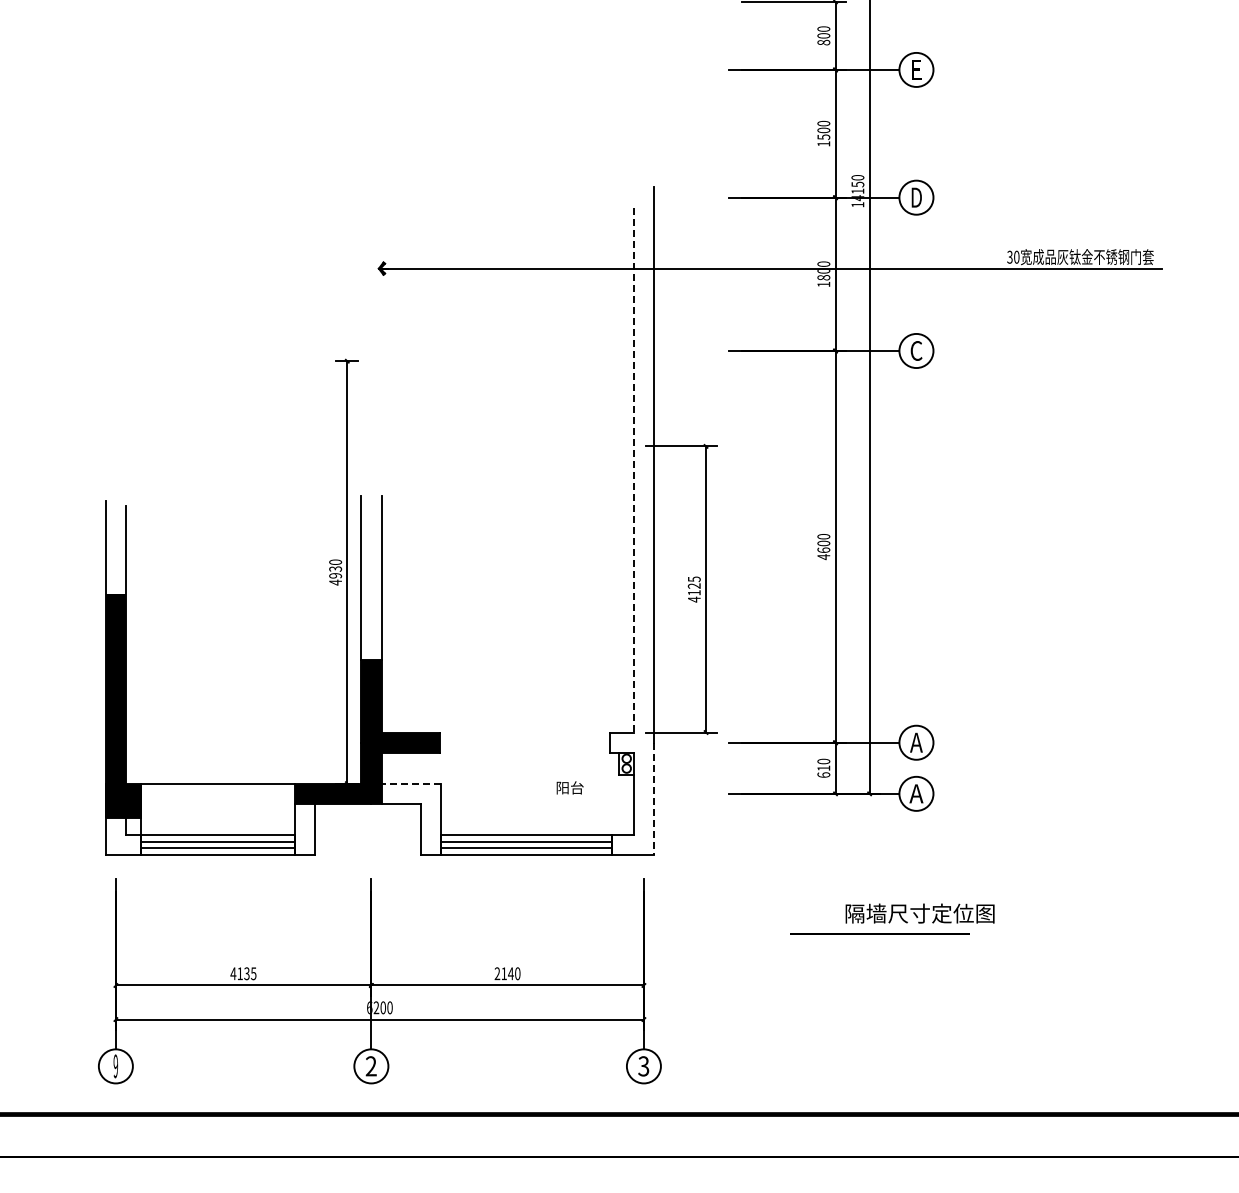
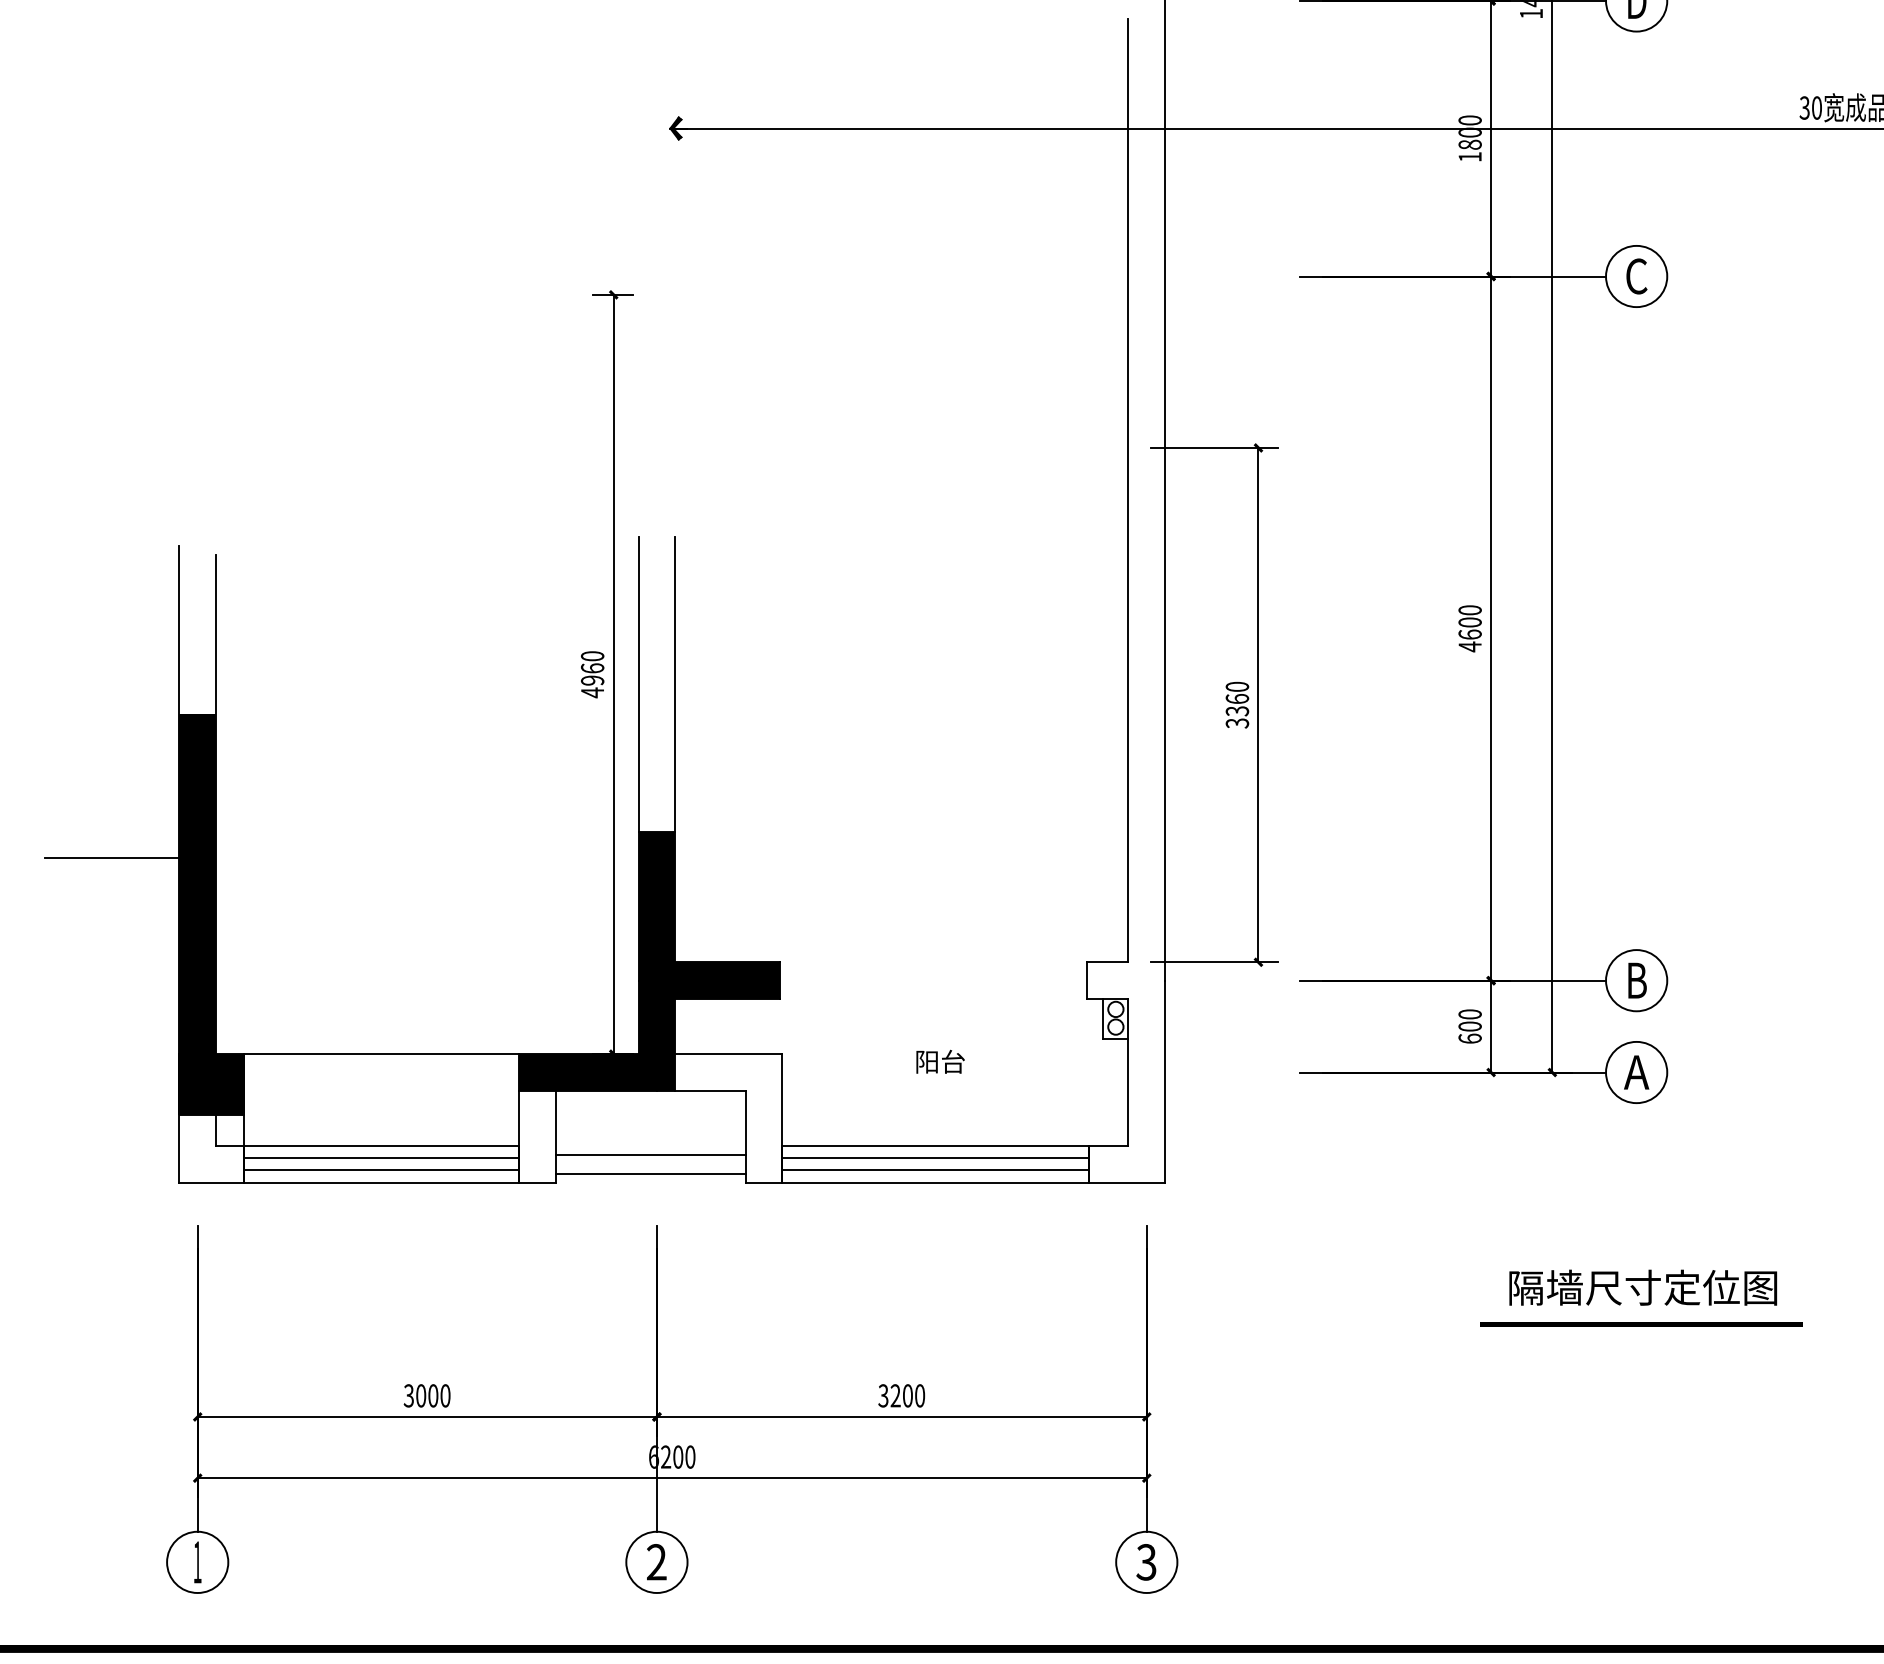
line: (633, 470) -> (1128, 491), dashed -> solid
text: (335, 568) -> (592, 667), 4930 -> 4960
text: (693, 589) -> (1235, 705), 4125 -> 3360
line: (67, 674) -> (110, 857), added
text: (916, 742) -> (1636, 980), A -> B
text: (823, 767) -> (1469, 1025), 610 -> 600
line: (411, 783) -> (729, 1053), dashed -> solid
text: (569, 787) -> (939, 1061), moved
line: (654, 799) -> (1165, 1082), dashed -> solid
line: (367, 839) -> (649, 1154), added
line: (367, 850) -> (649, 1174), added
line: (879, 933) -> (1640, 1323), moved
text: (243, 973) -> (427, 1395), 4135 -> 3000
text: (503, 973) -> (894, 1395), 2140 -> 3200
text: (115, 1066) -> (196, 1562), 9 -> 1

